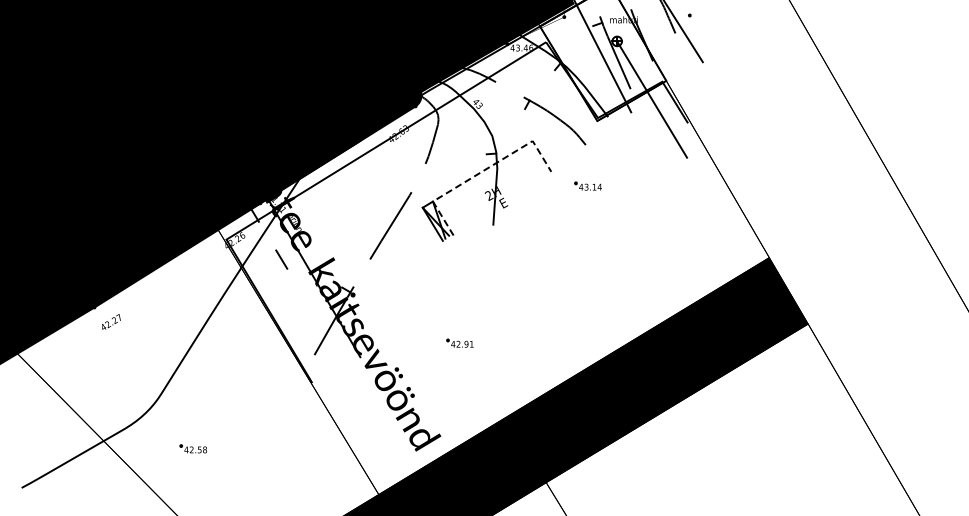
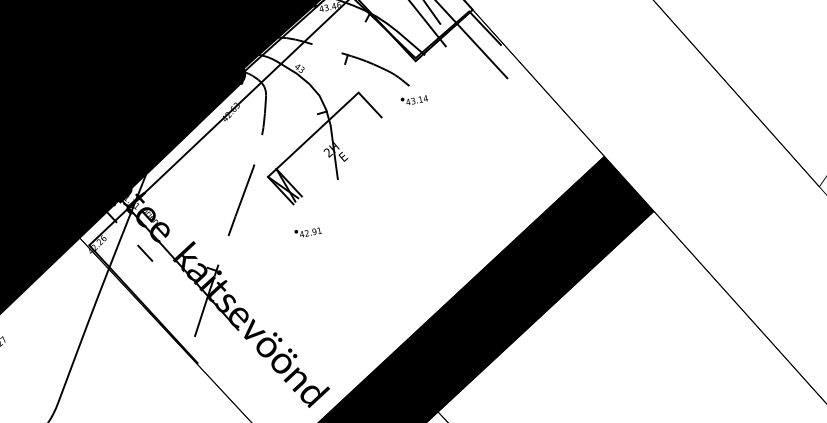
line: (481, 172) -> (316, 132), dashed -> solid
part: (587, 185) -> (413, 99), moved
part: (459, 342) -> (307, 231), moved

